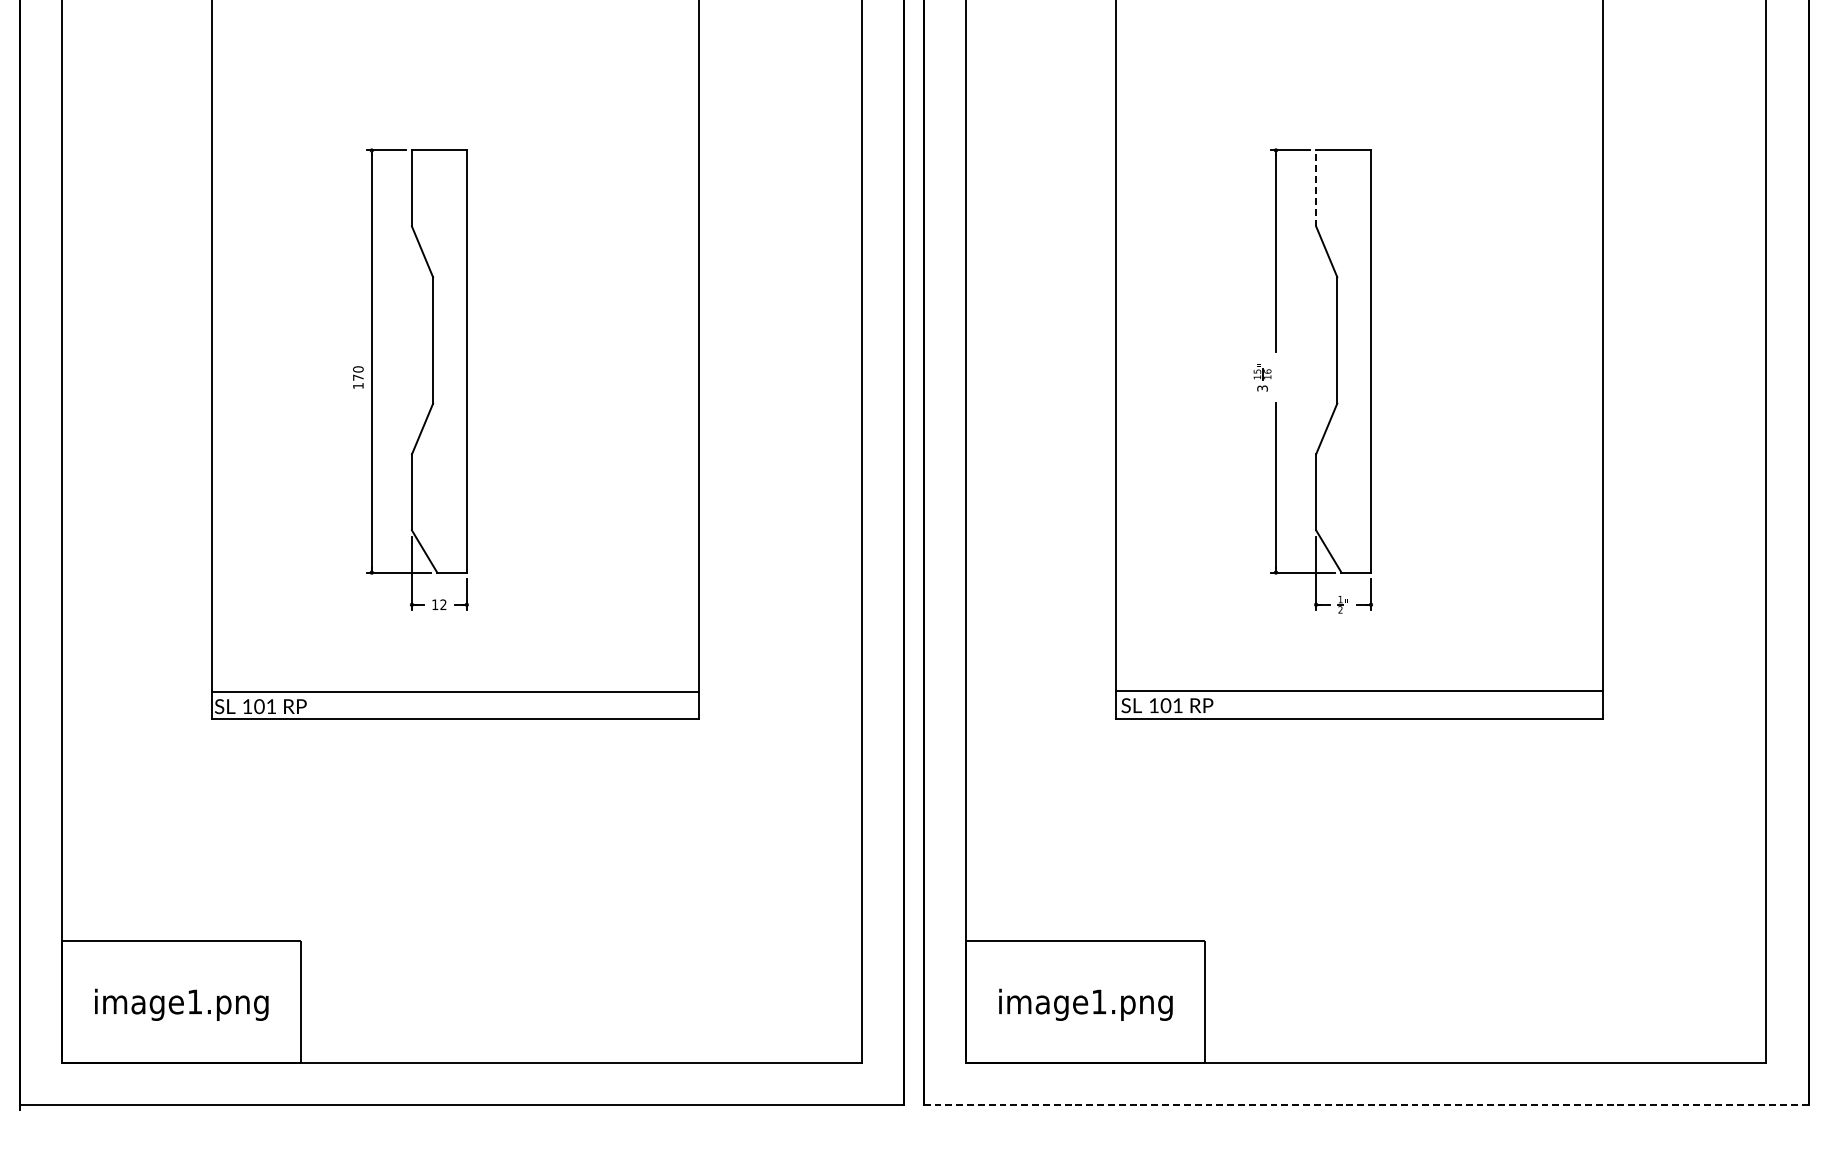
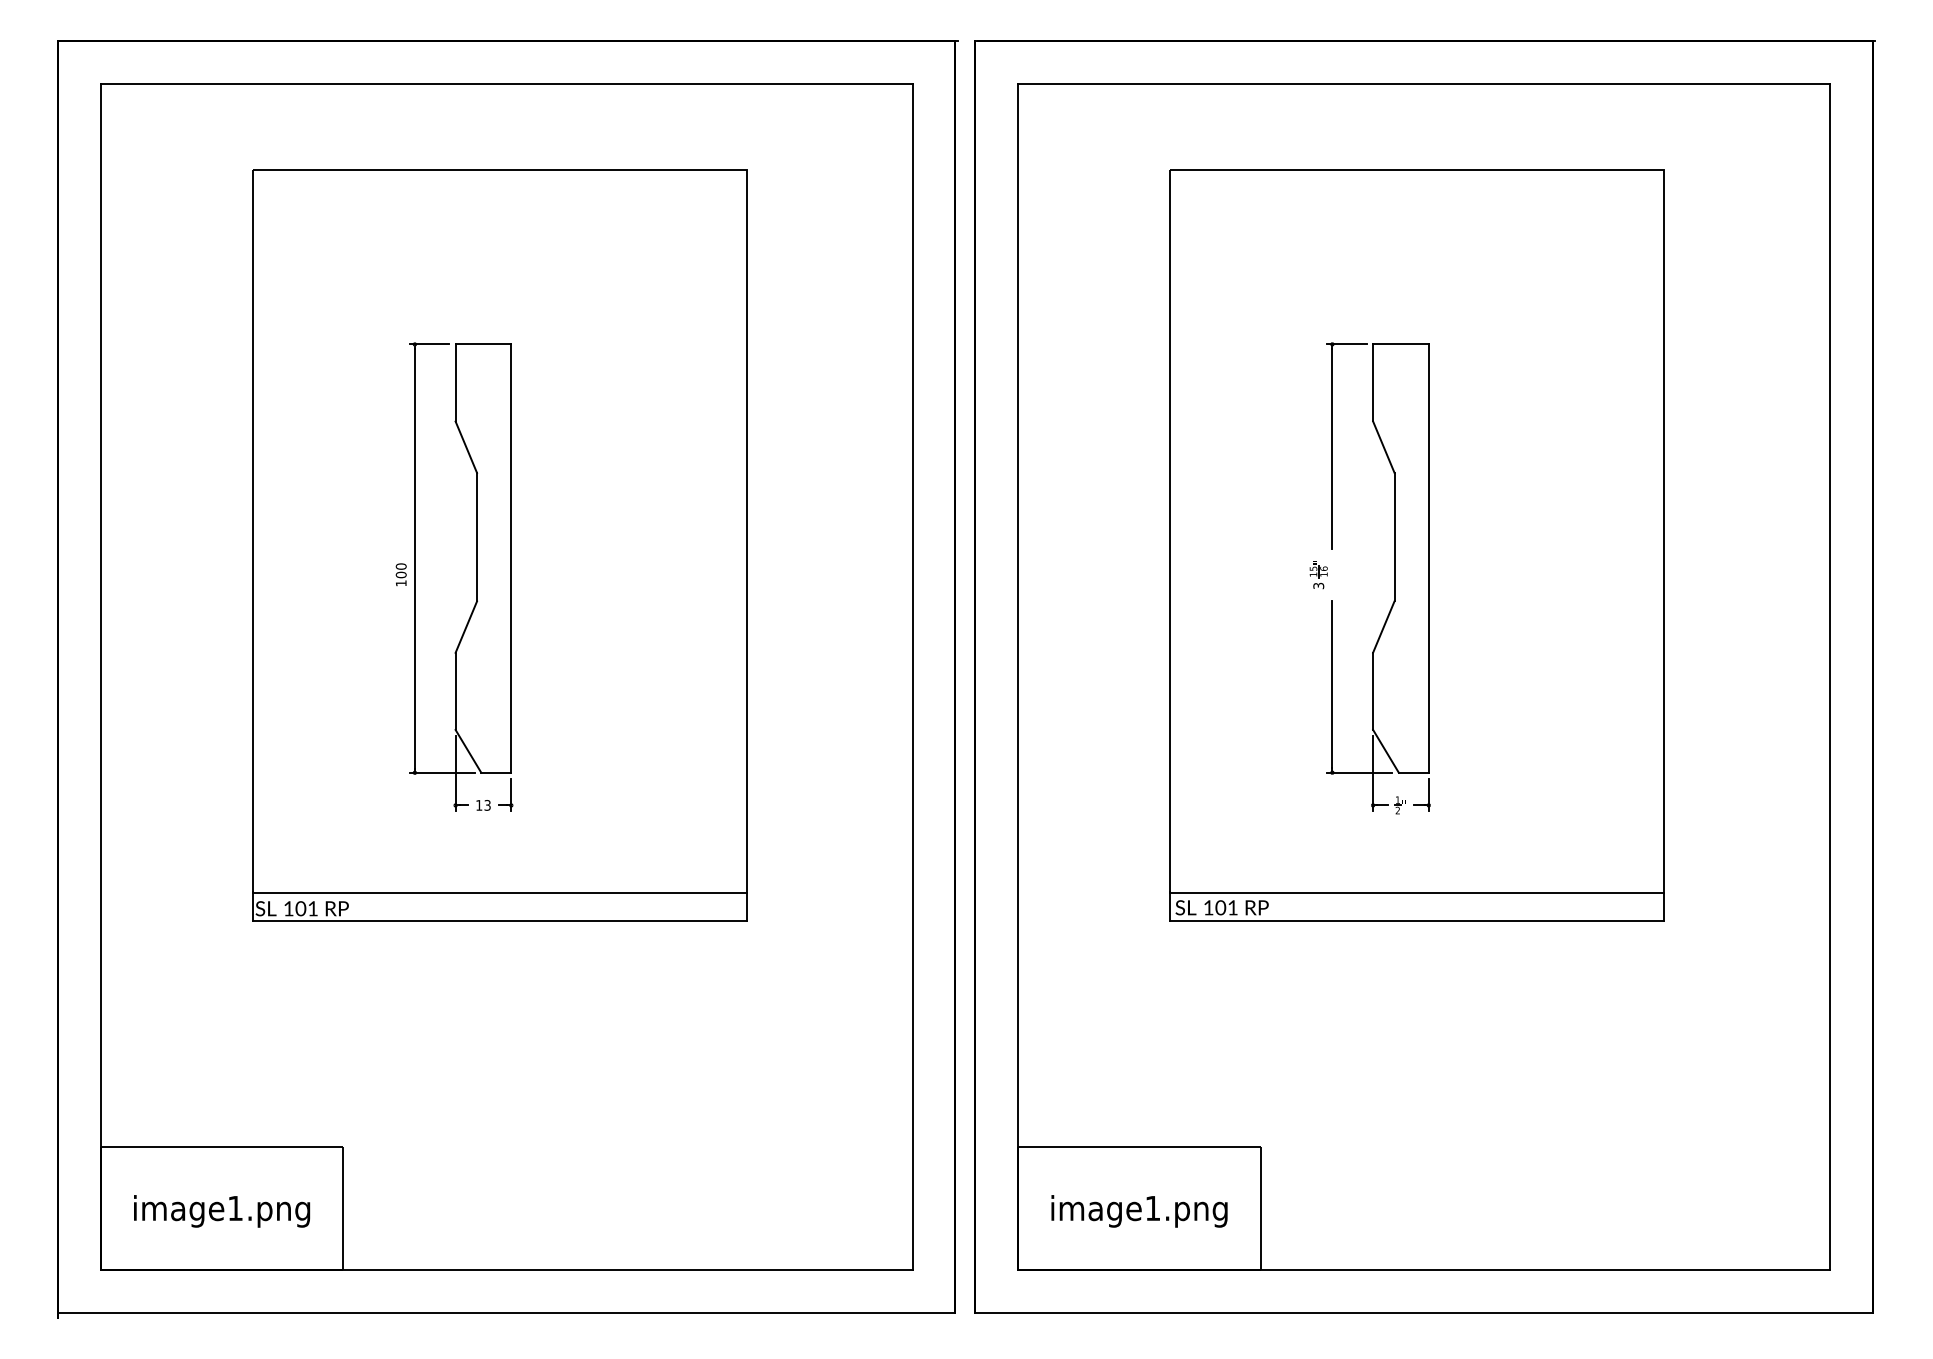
line: (1316, 188) -> (1373, 382), dashed -> solid
text: (357, 377) -> (400, 574), 170 -> 100
text: (443, 604) -> (487, 805), 12 -> 13
line: (1366, 1104) -> (1424, 1312), dashed -> solid

